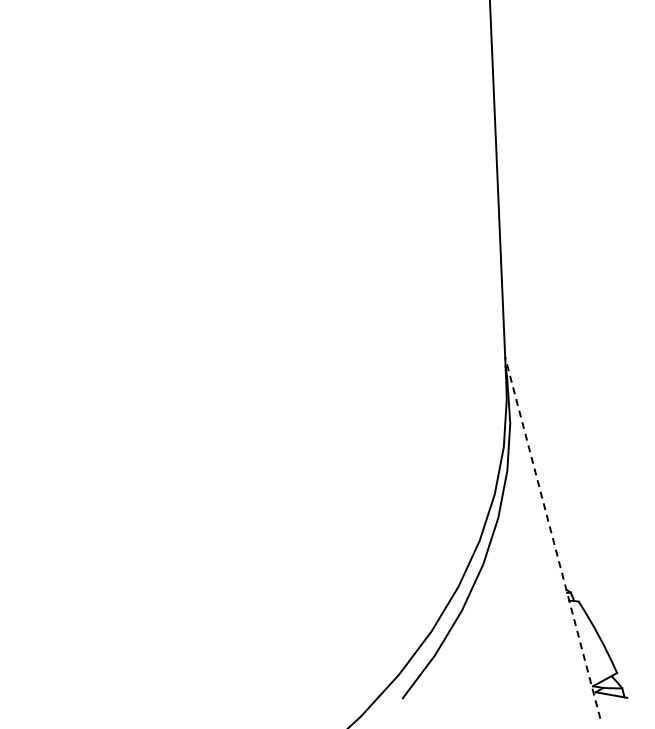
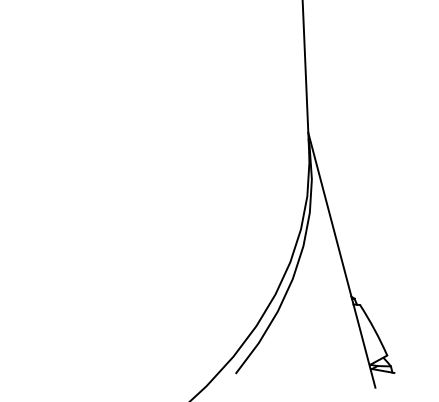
line: (552, 538) -> (341, 260), dashed -> solid

